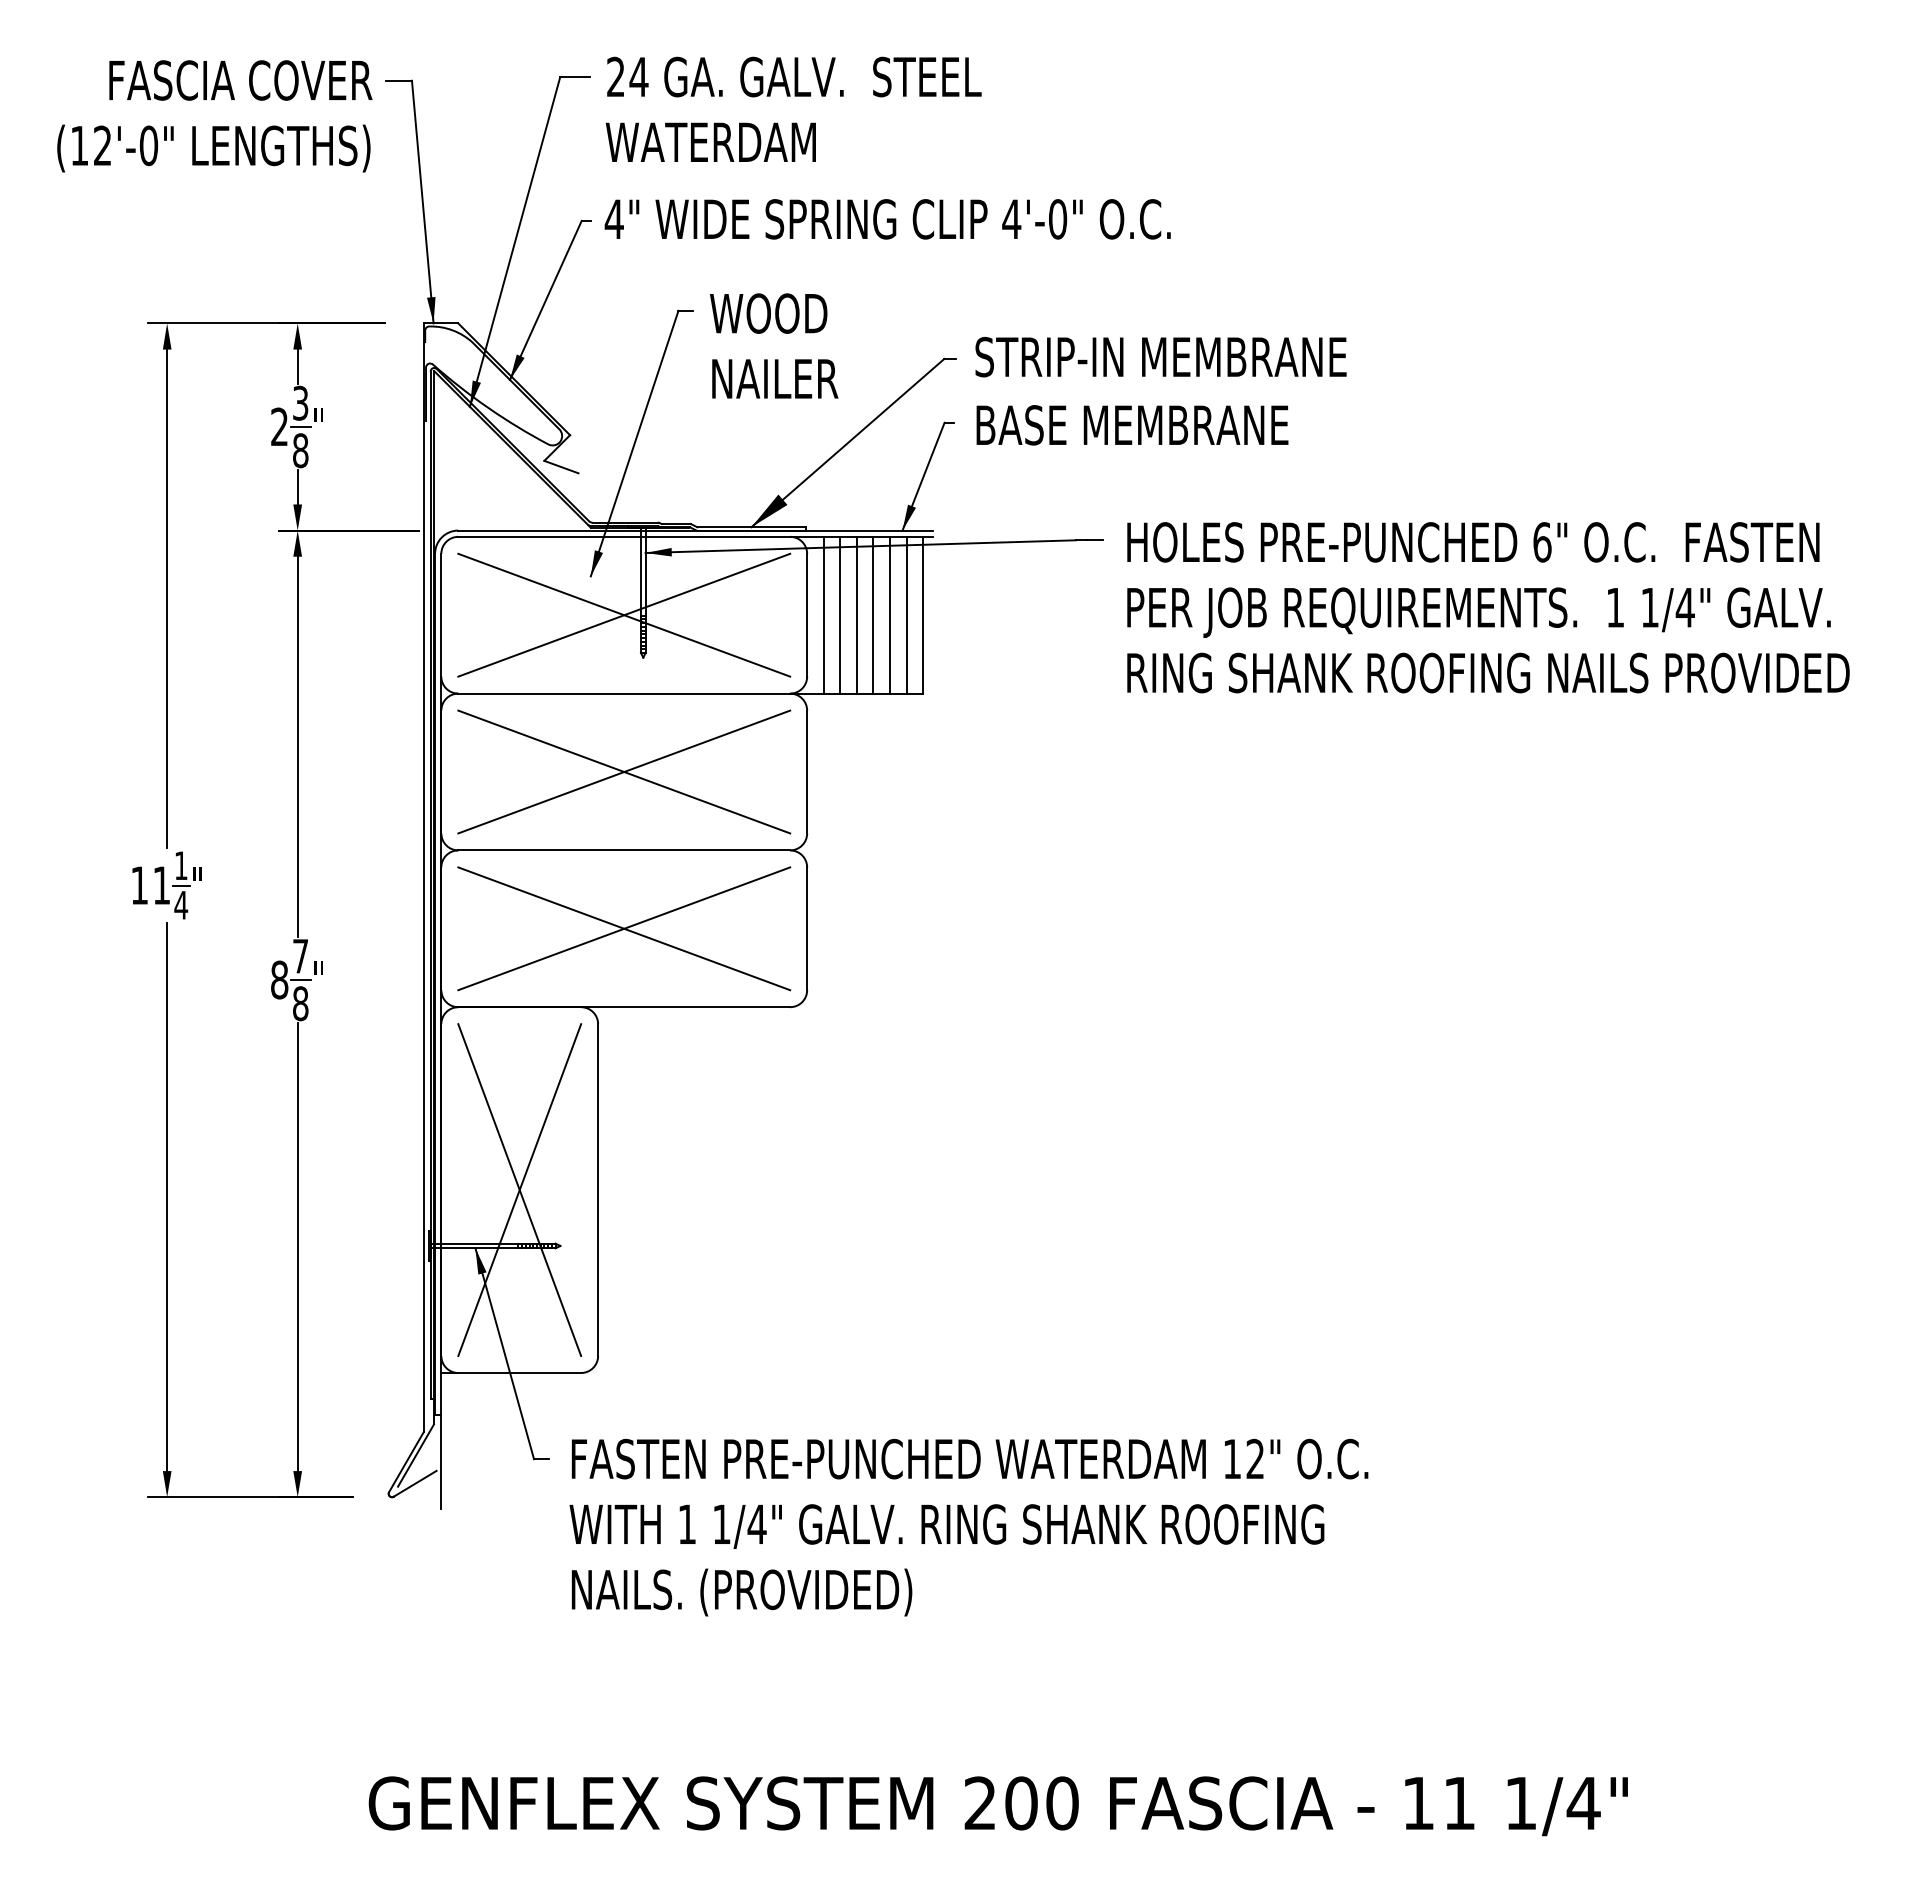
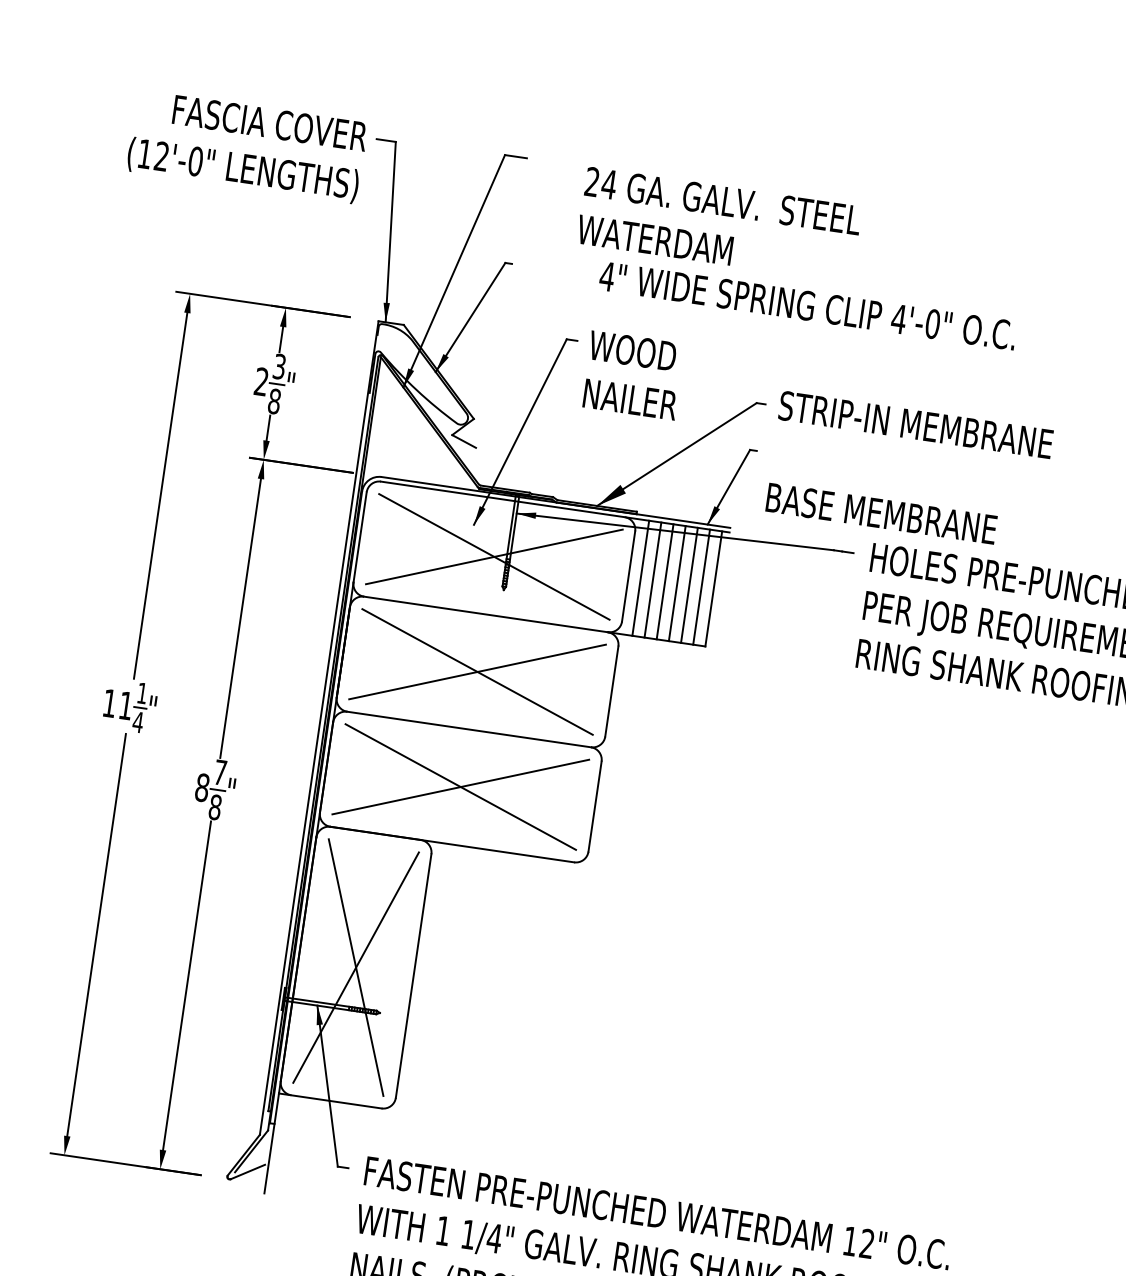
text: (793, 108) -> (719, 224), moved
text: (887, 219) -> (807, 306), moved
text: (1132, 425) -> (881, 513), moved

